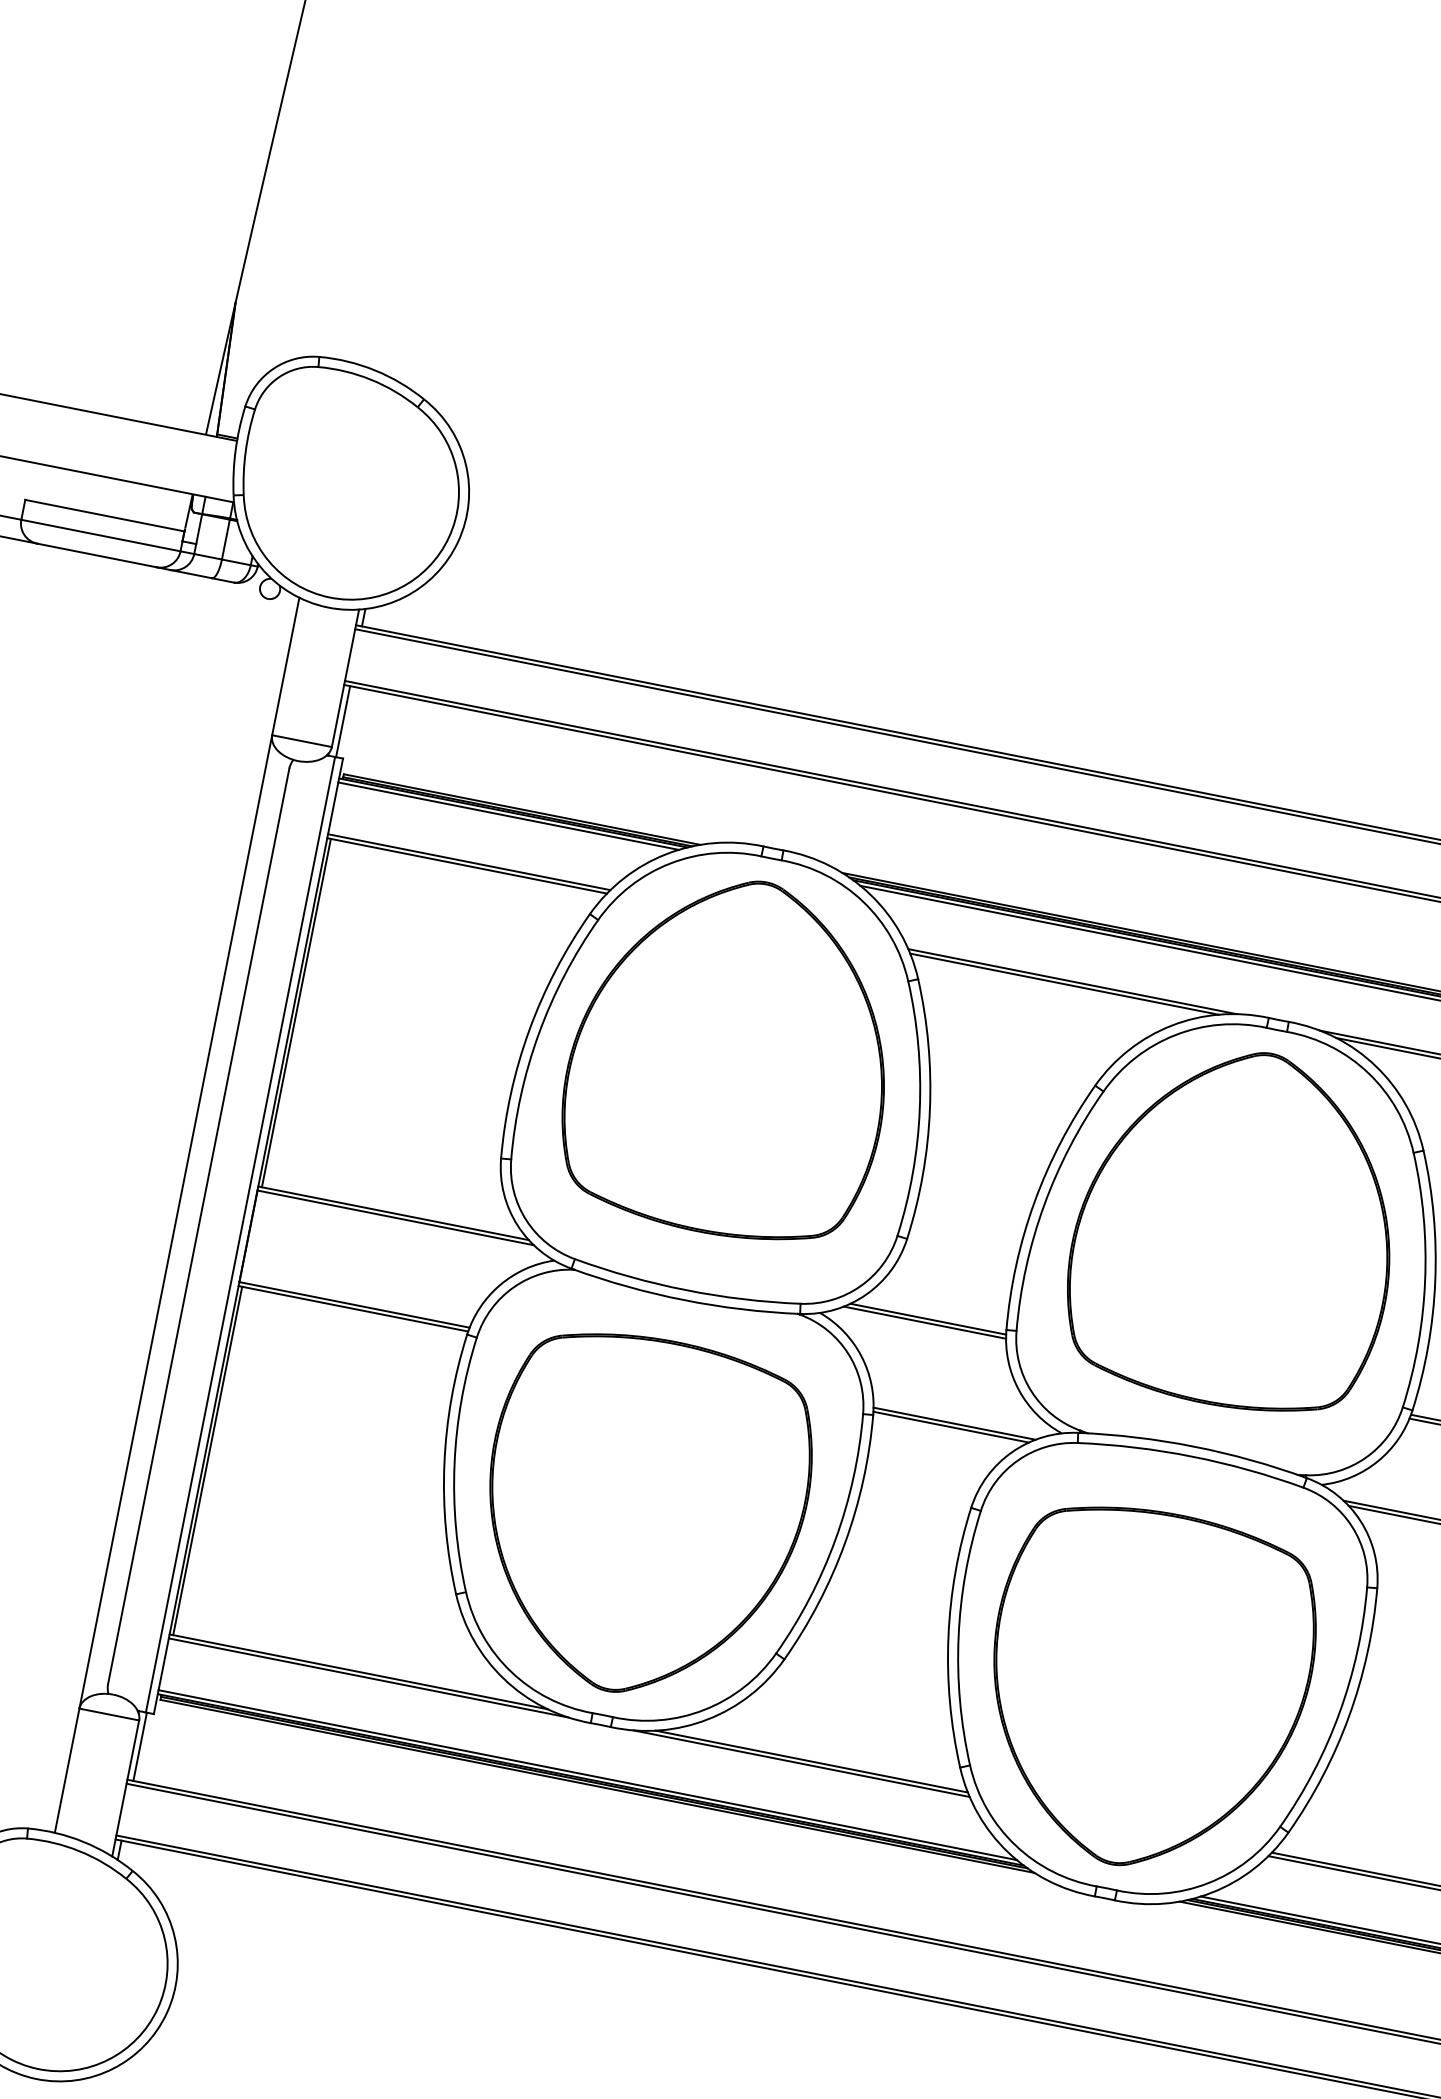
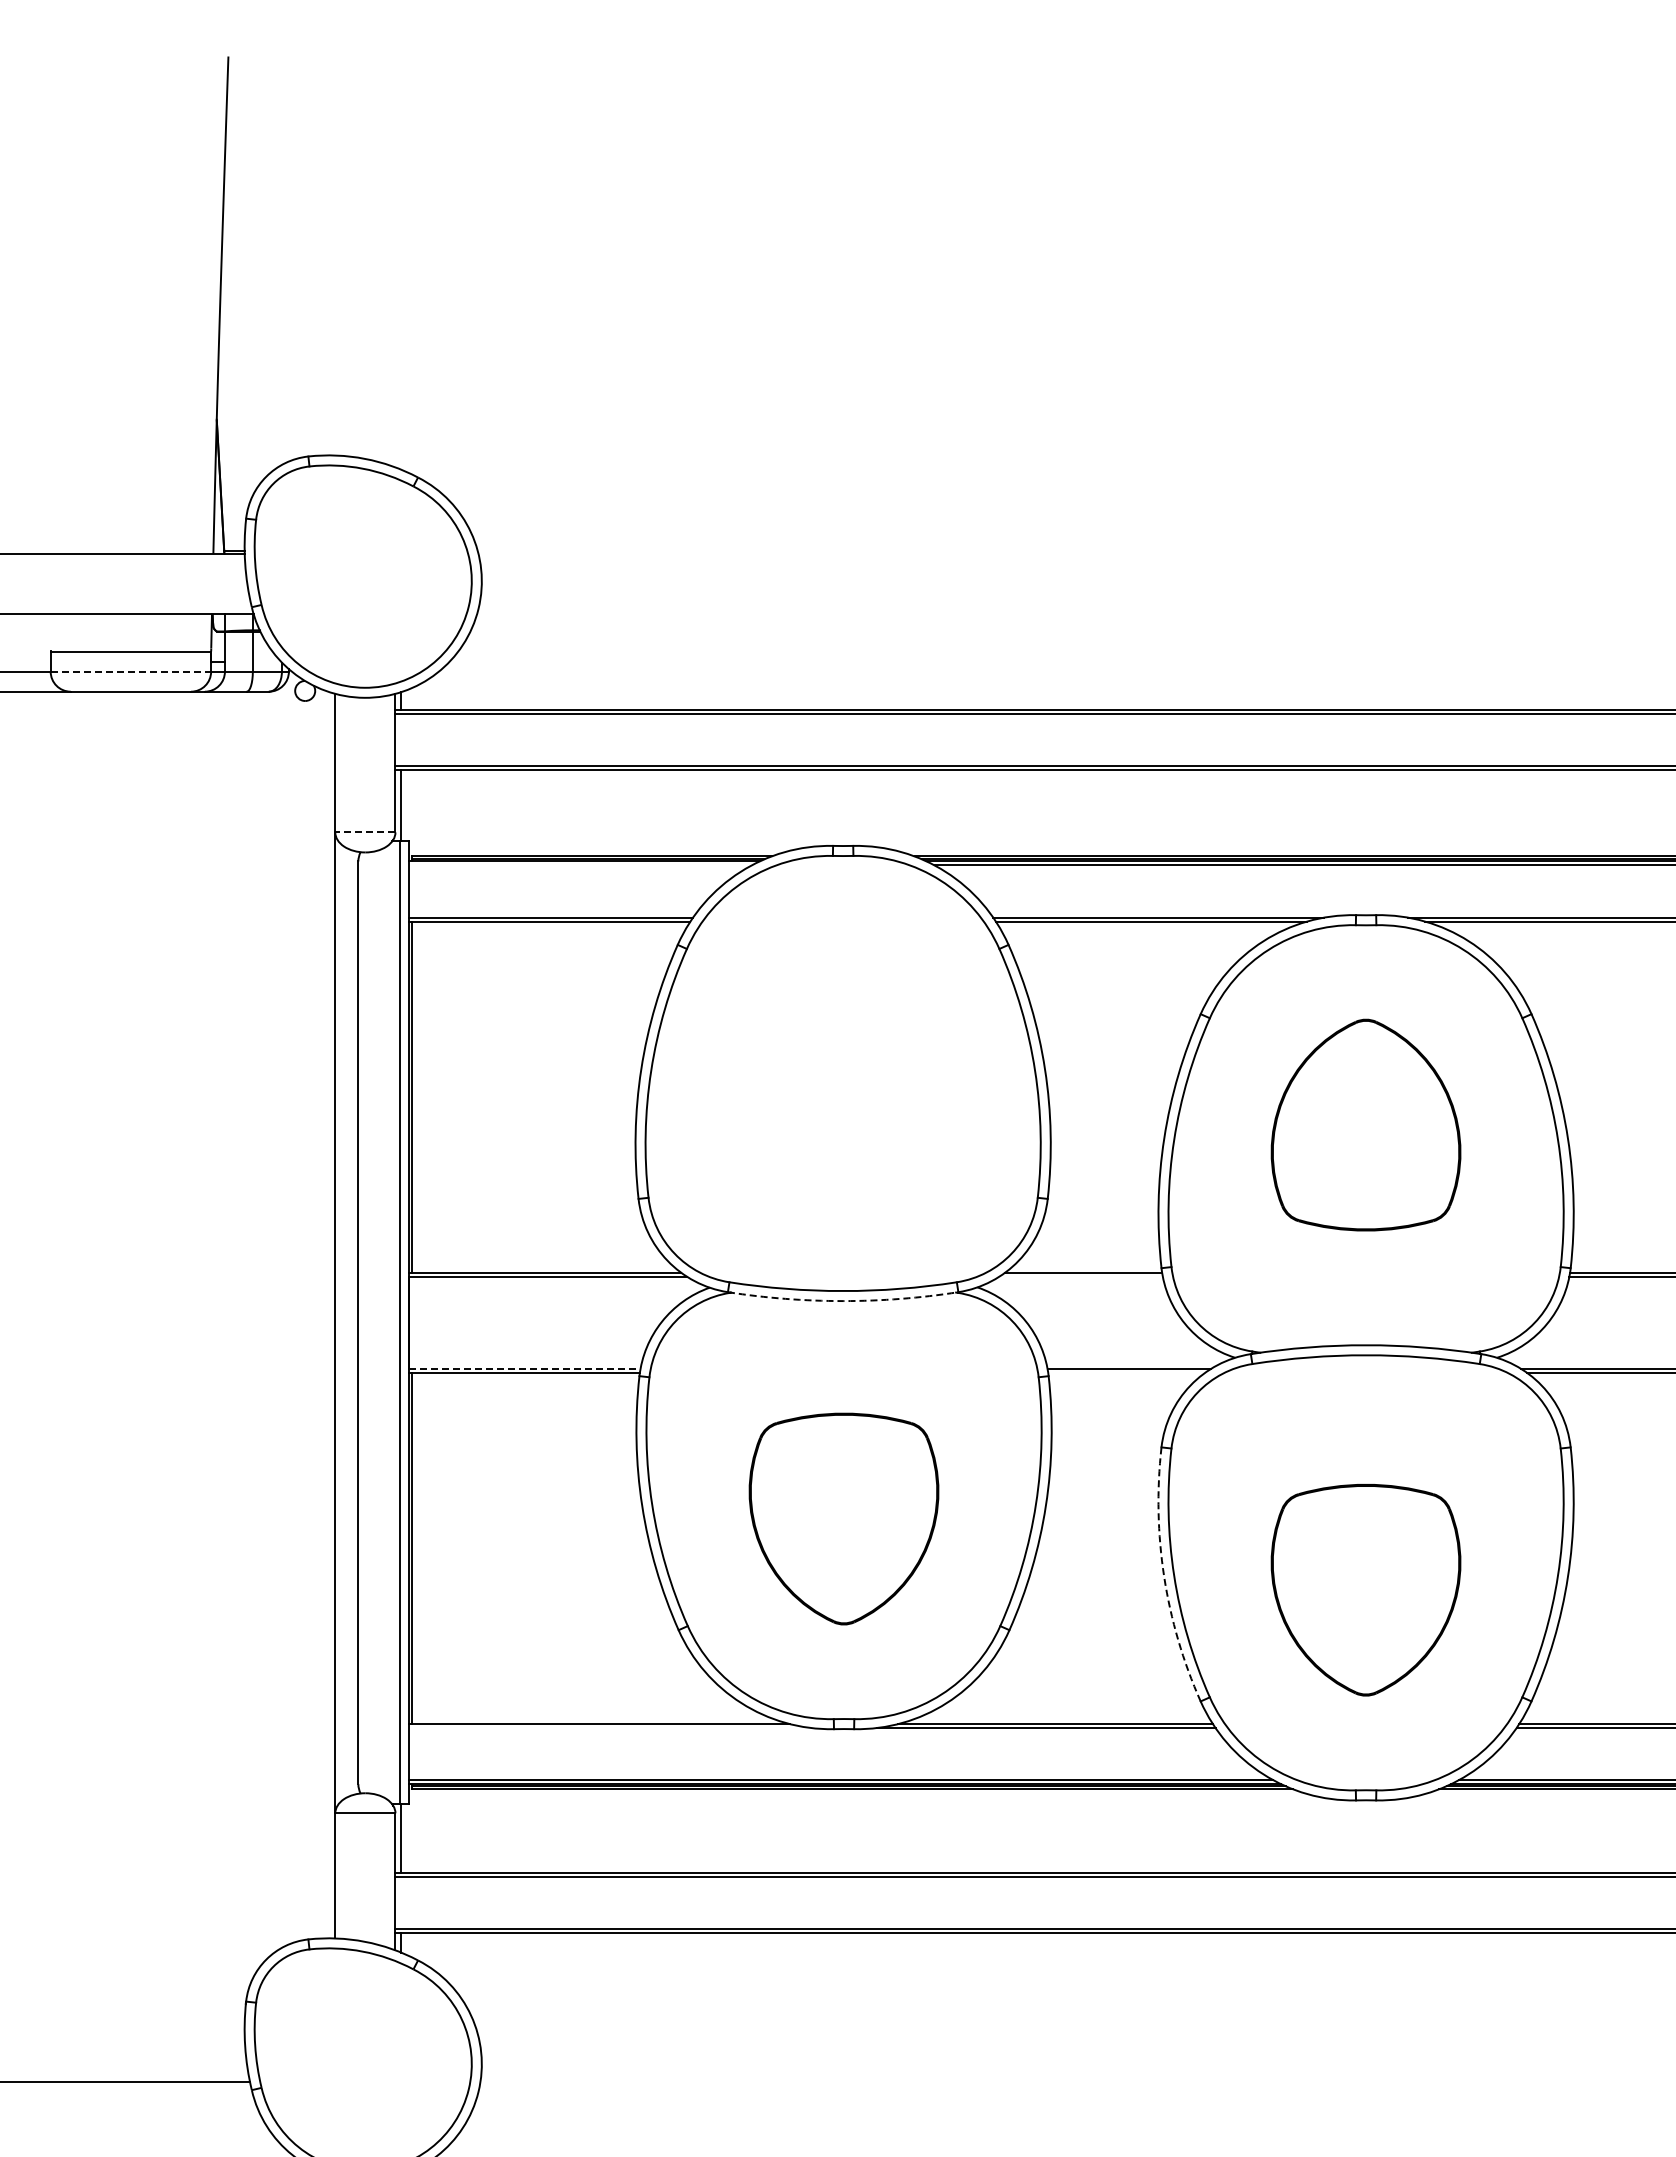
line: (101, 535) -> (131, 671), solid -> dashed
line: (301, 741) -> (364, 832), solid -> dashed
line: (508, 816) -> (579, 865), removed
part: (731, 1056) -> (842, 1055), removed
part: (1237, 1227) -> (1365, 1124), size x0.6
arc: (684, 1300) -> (843, 1301), solid -> dashed
line: (355, 1304) -> (525, 1368), solid -> dashed
line: (924, 1322) -> (1080, 1276), removed
line: (951, 1427) -> (1126, 1373), removed
part: (641, 1515) -> (843, 1518), size x0.6
arc: (948, 1637) -> (1164, 1577), solid -> dashed
line: (368, 1678) -> (609, 1728), removed
part: (1145, 1688) -> (1365, 1589), size x0.6

